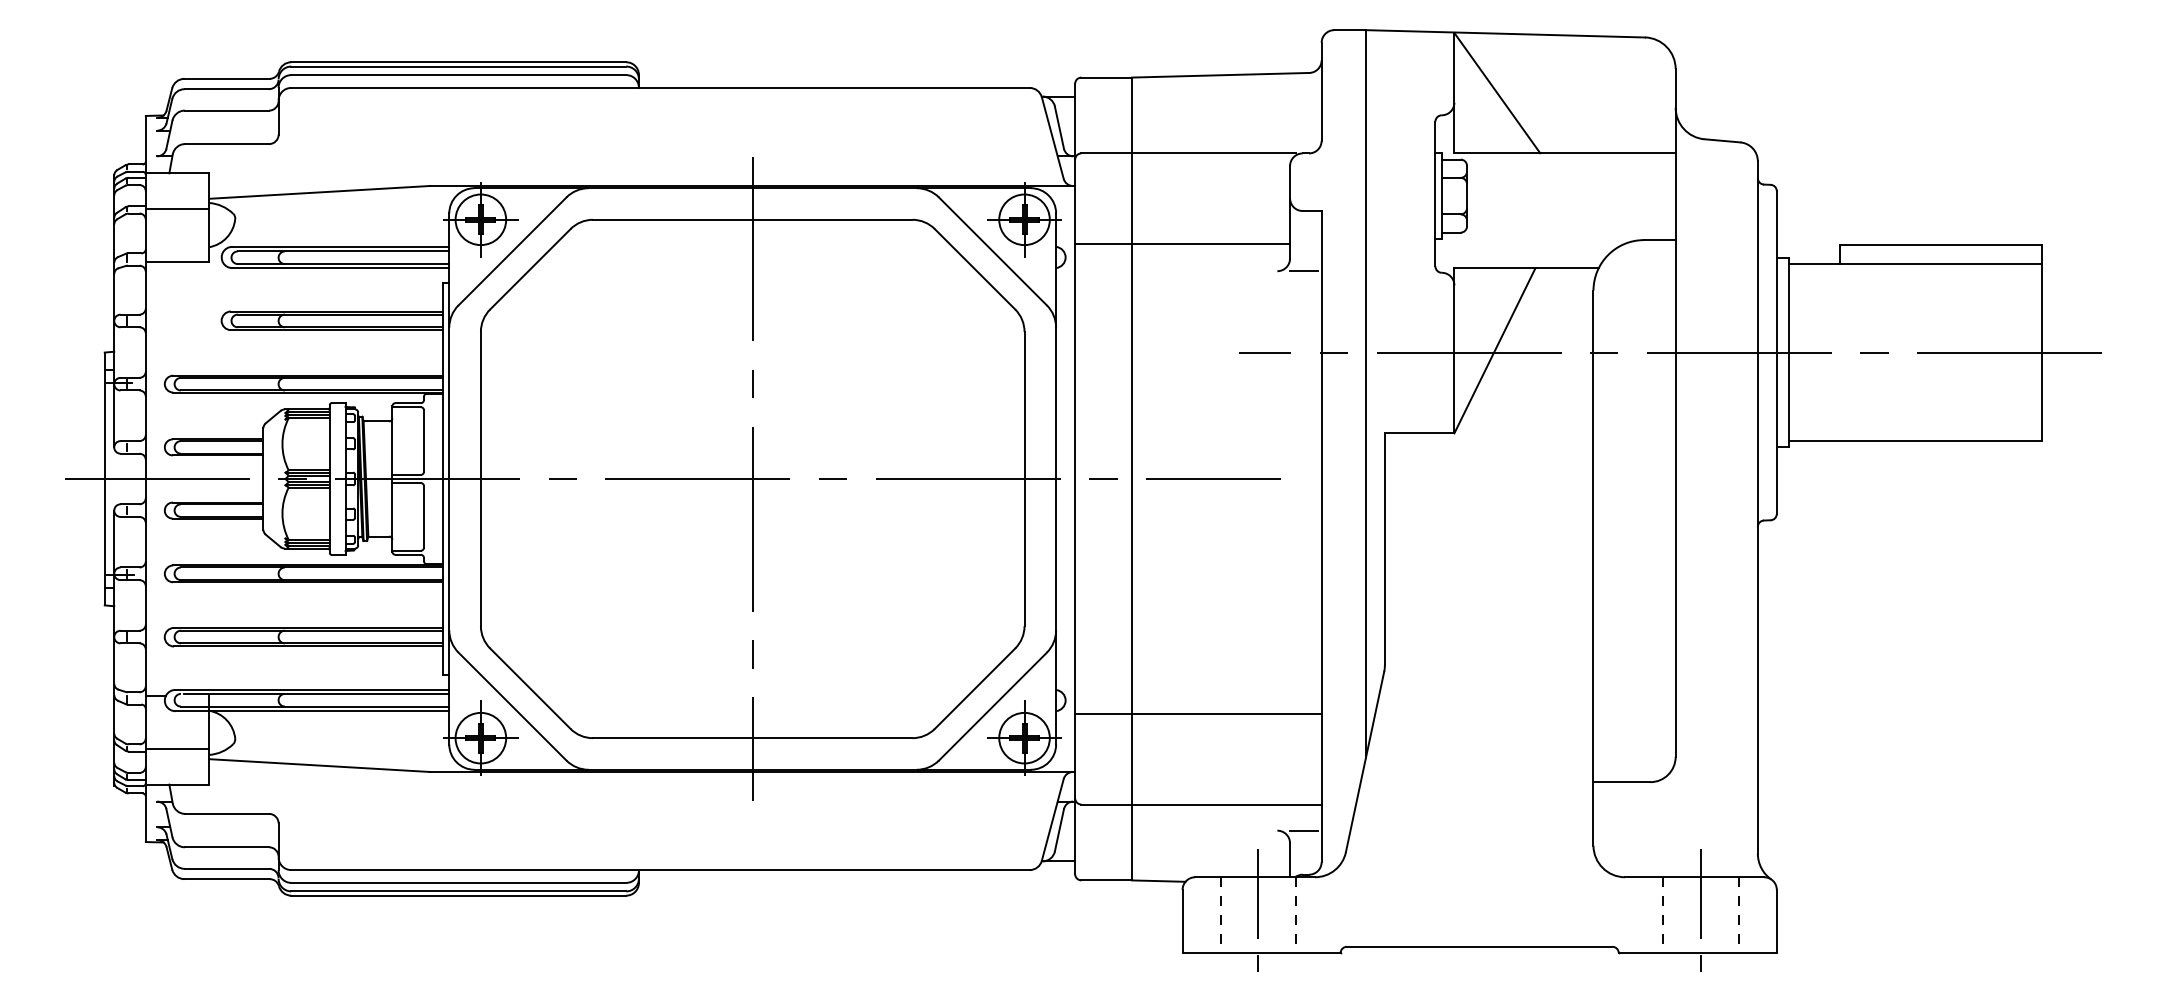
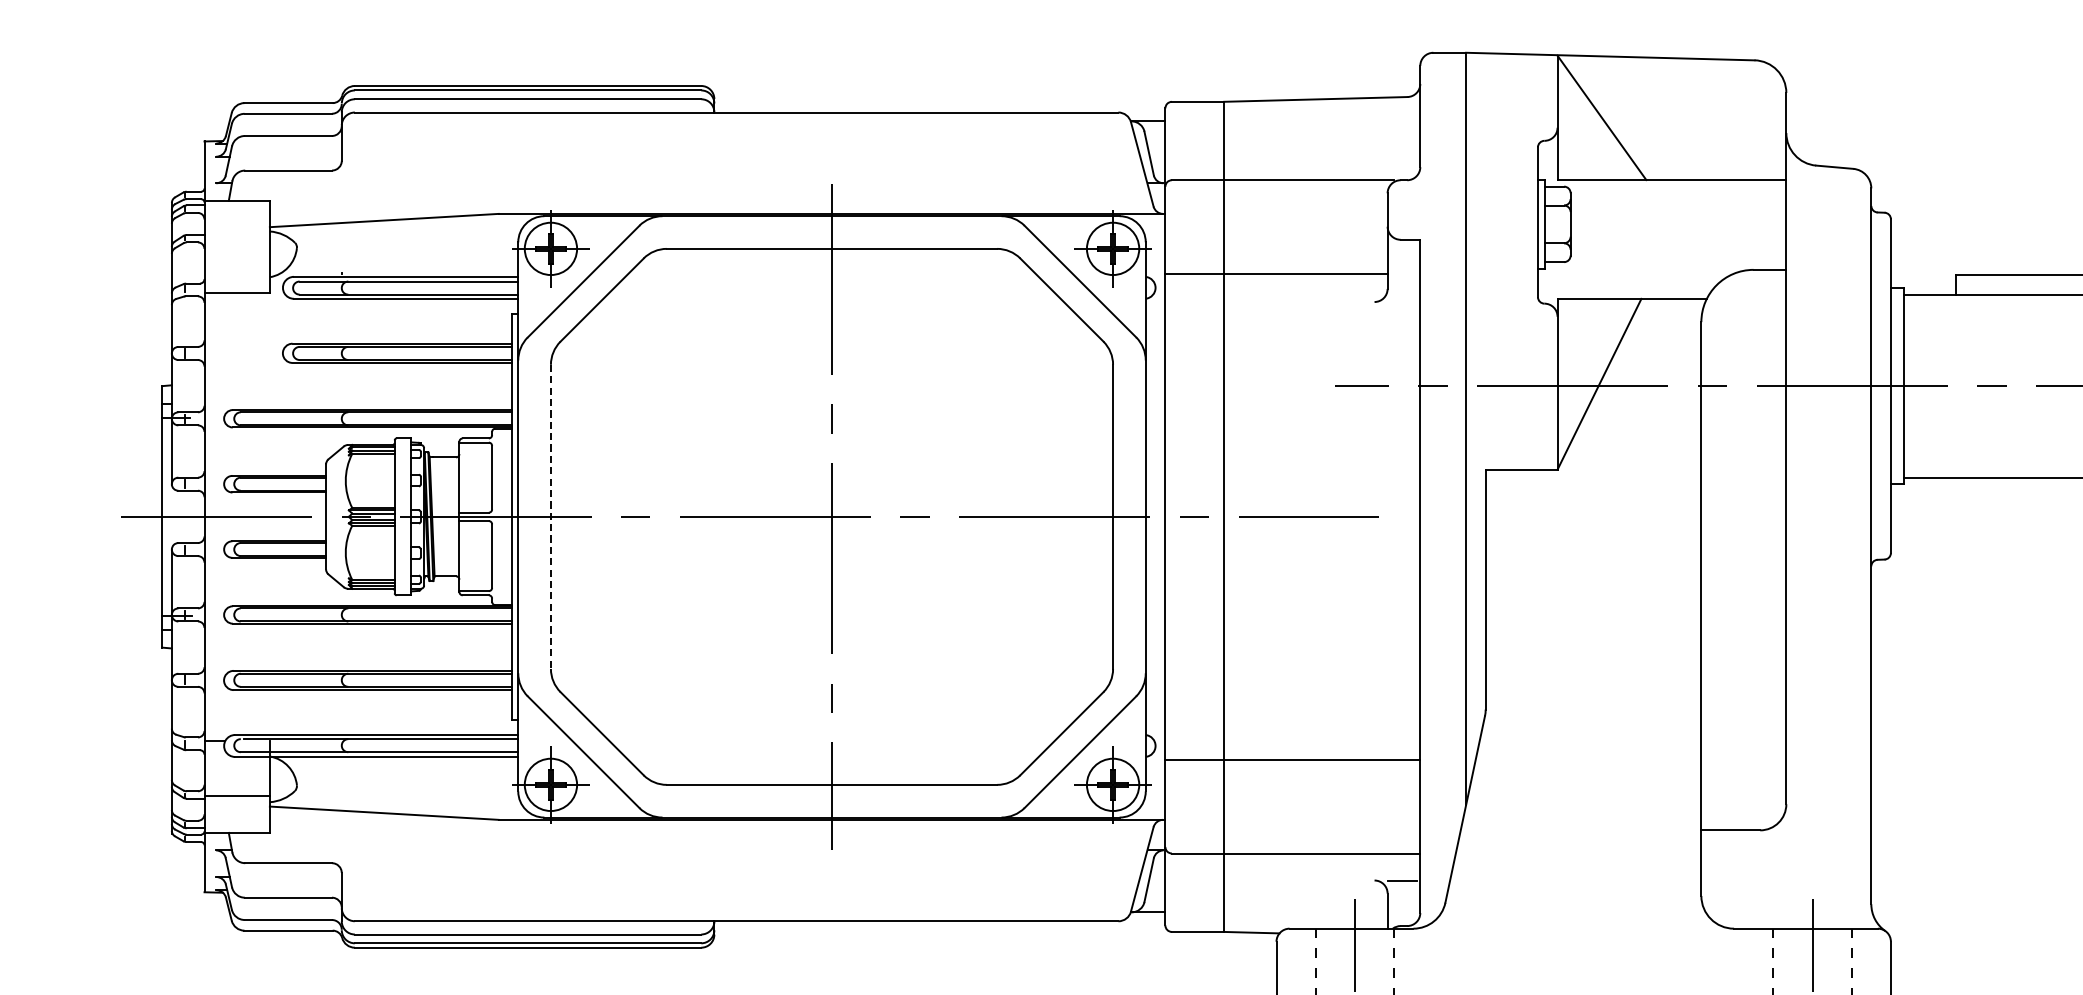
line: (177, 209) -> (237, 238), removed
line: (1304, 271) -> (1402, 302), removed
line: (480, 479) -> (550, 517), solid -> dashed

